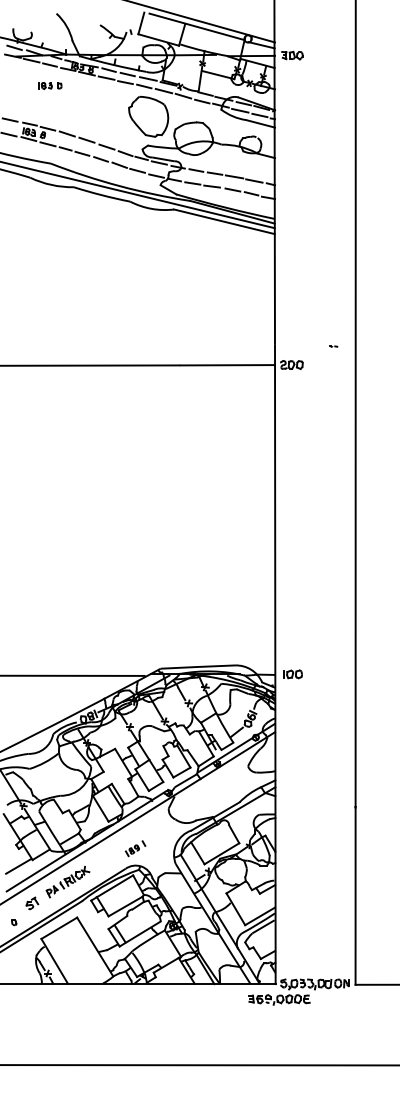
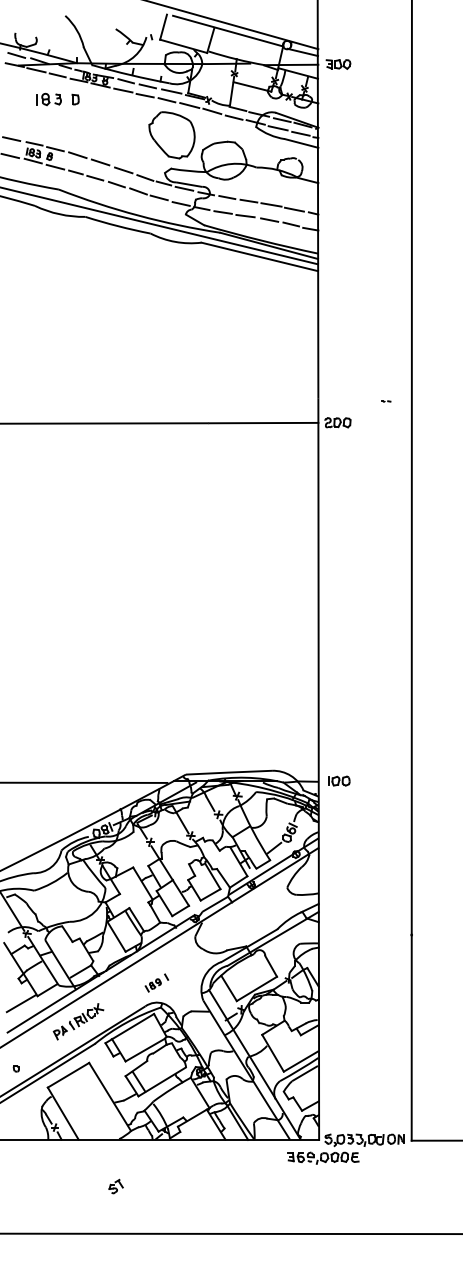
part: (50, 85) -> (58, 99), size x1.6
part: (32, 903) -> (116, 1186), moved

